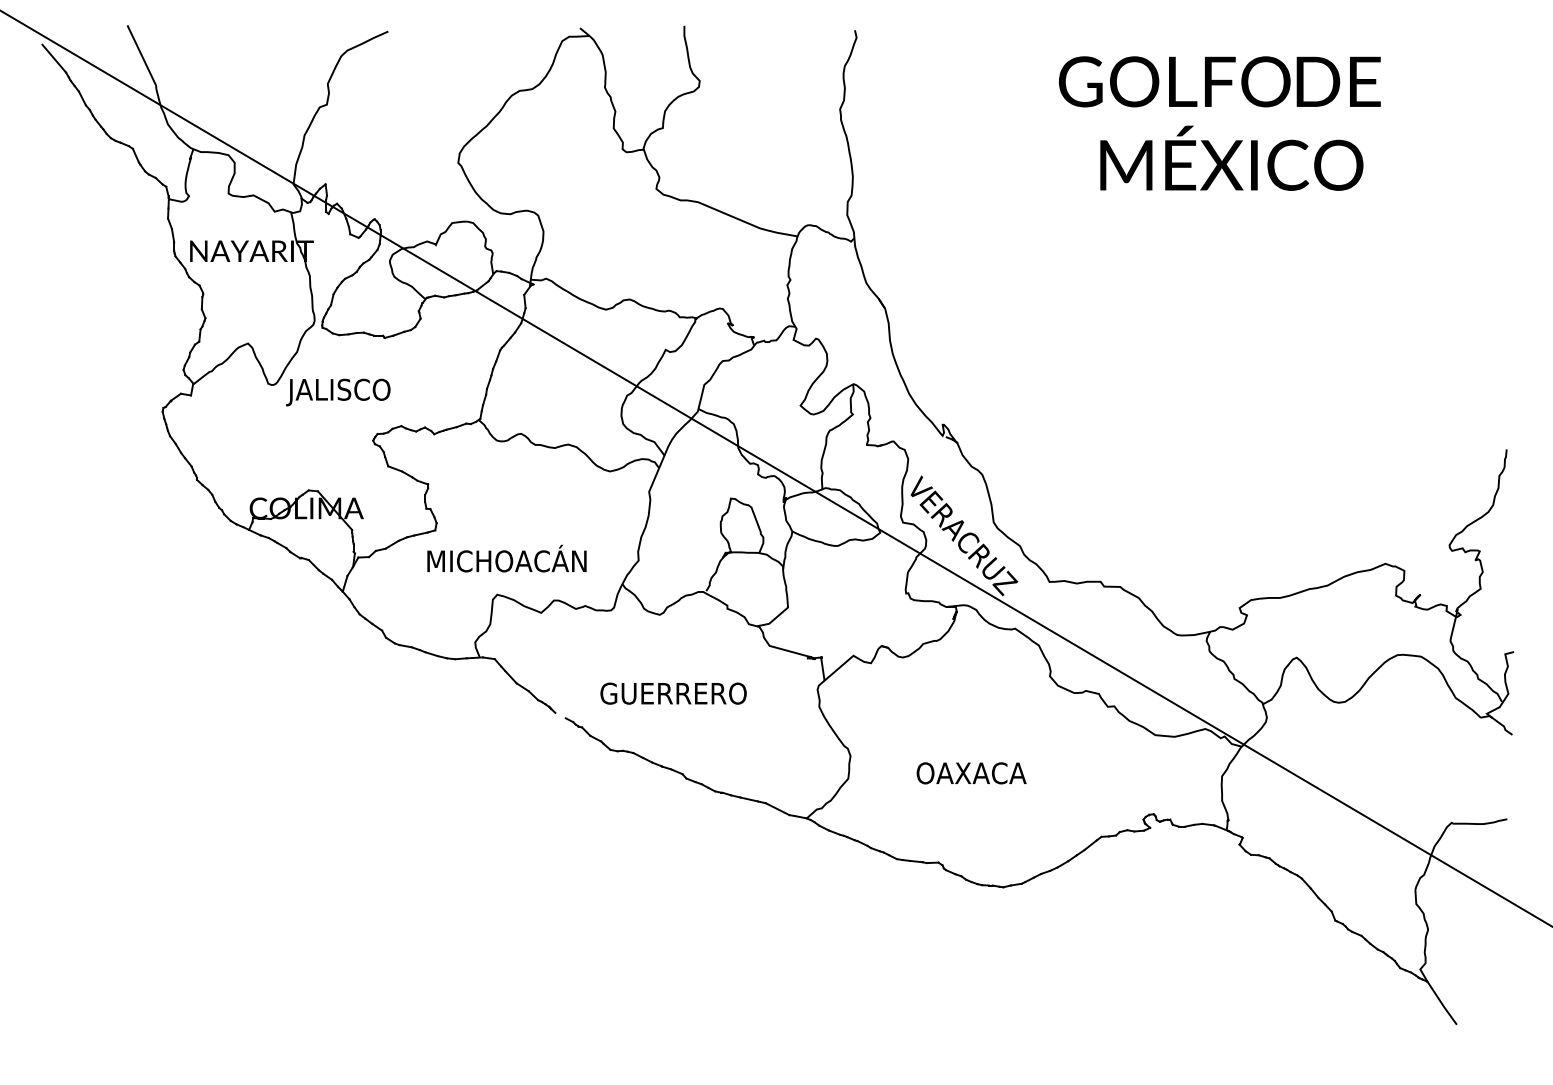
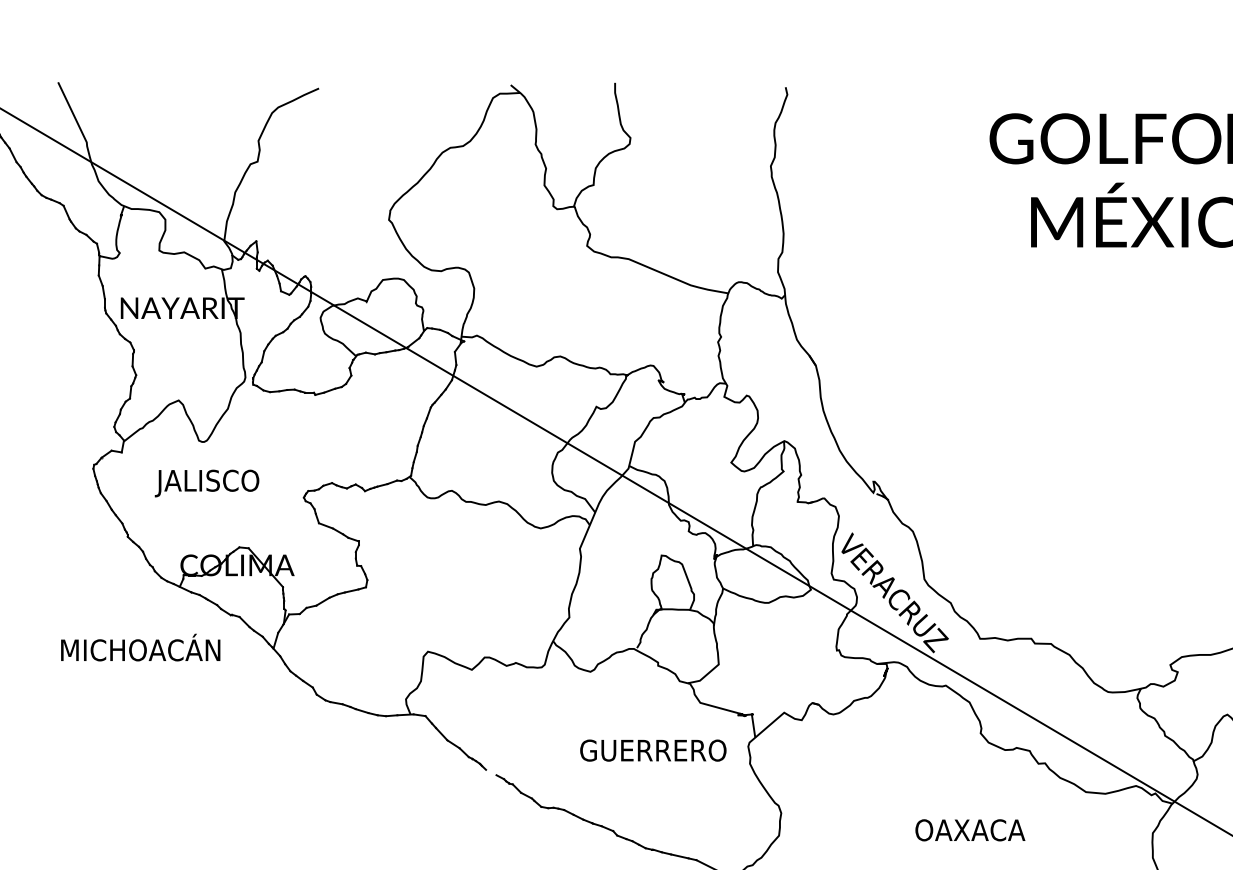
text: (338, 392) -> (207, 483), moved
text: (506, 558) -> (140, 647), moved
text: (673, 693) -> (653, 750), moved
text: (971, 773) -> (970, 830), moved

